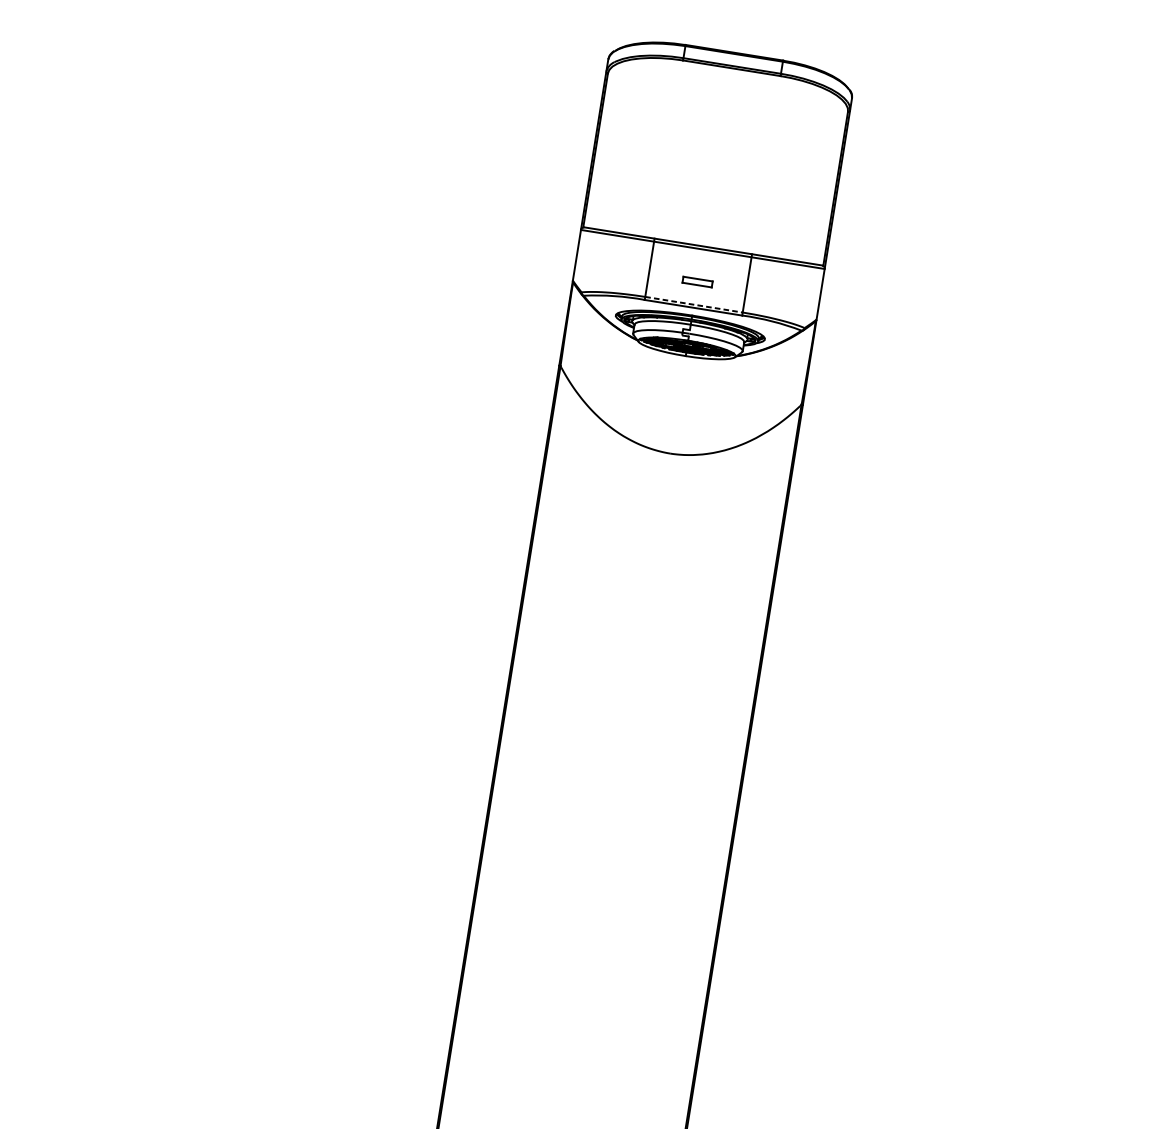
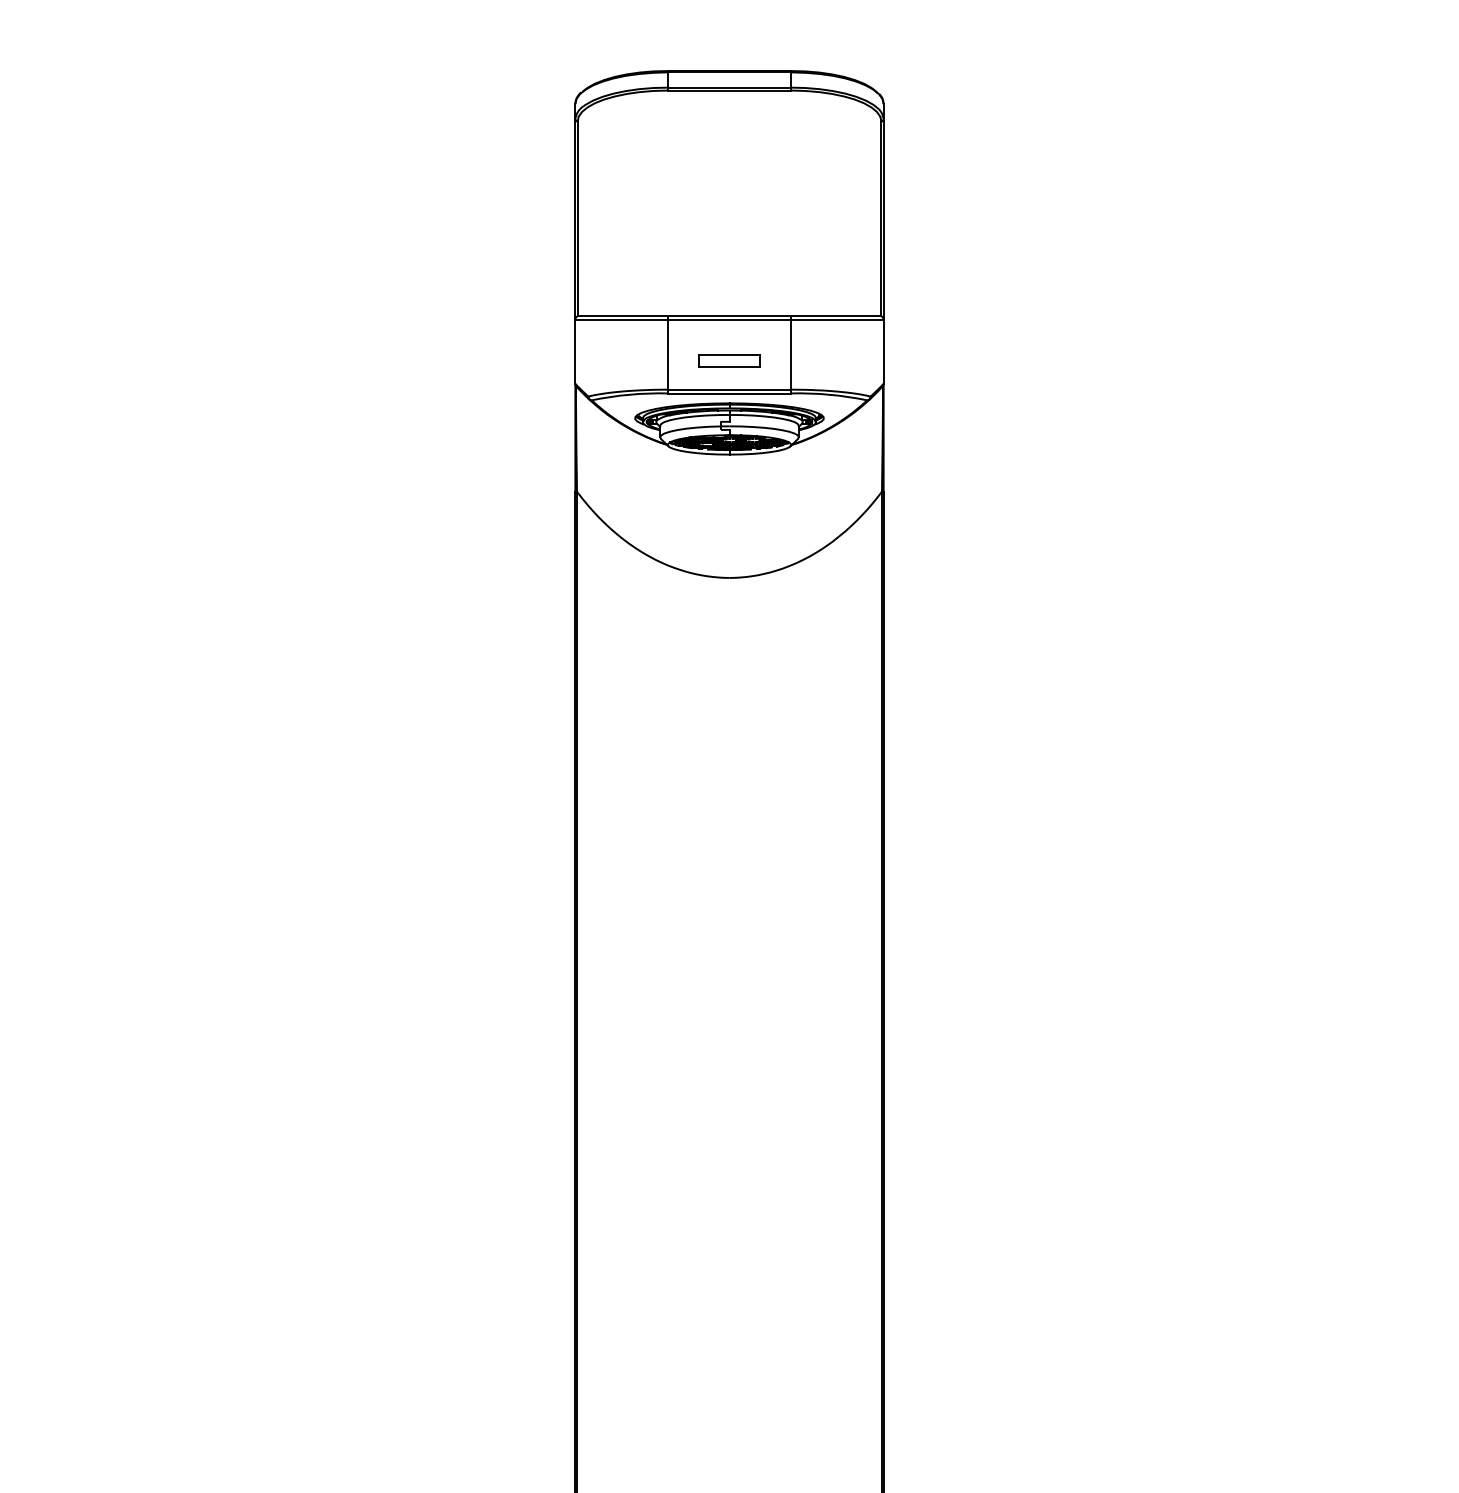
part: (697, 281) -> (729, 360), size x1.67
line: (694, 304) -> (729, 389), dashed -> solid

